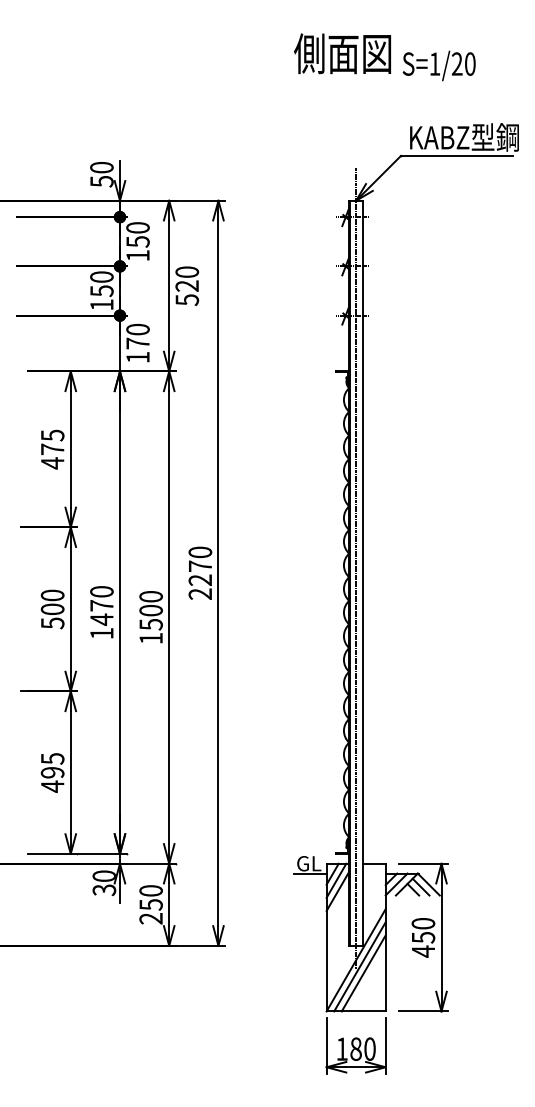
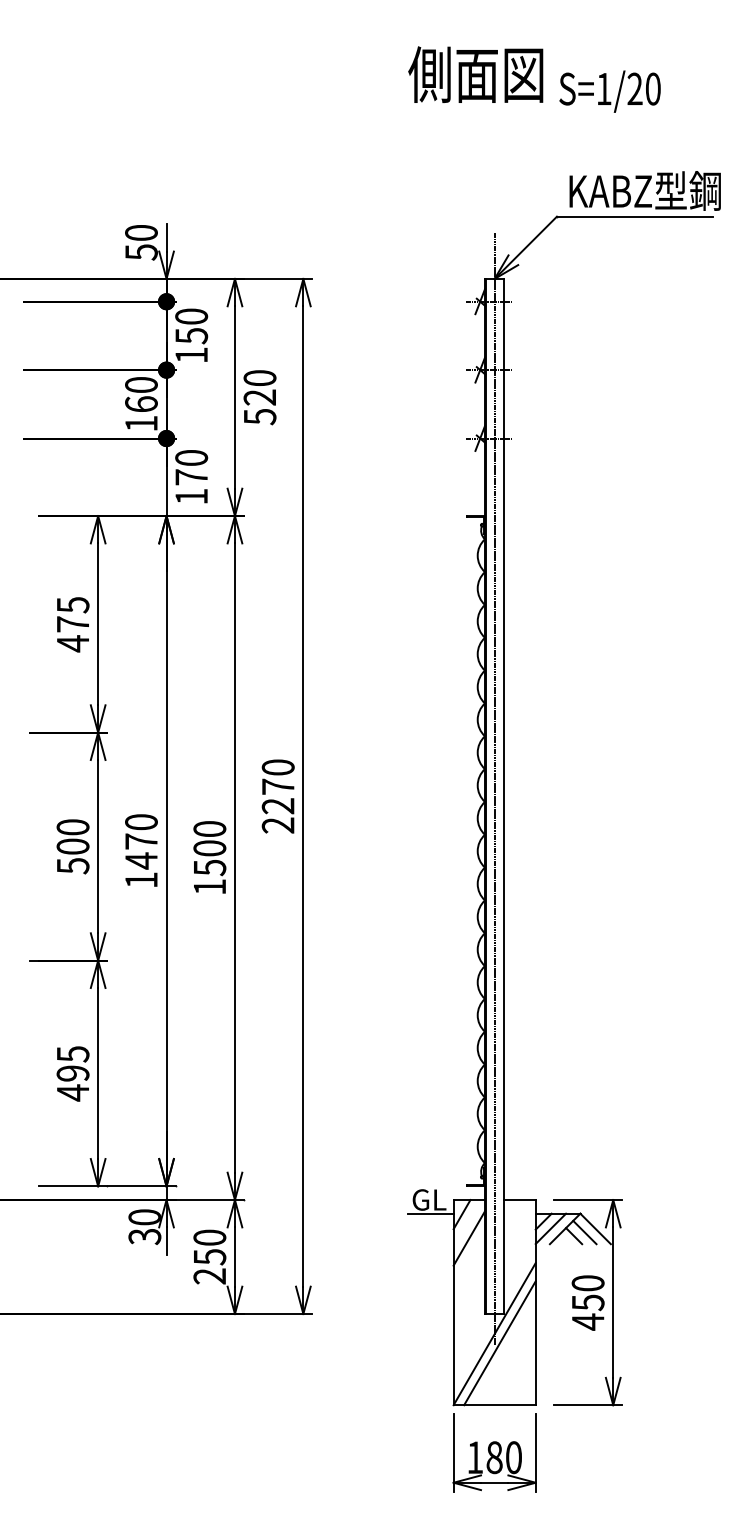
text: (101, 291) -> (141, 404), 150 -> 160
line: (336, 880) -> (467, 1223), removed
line: (363, 973) -> (504, 1352), removed

